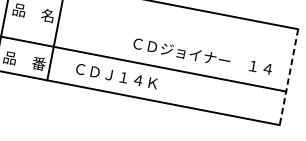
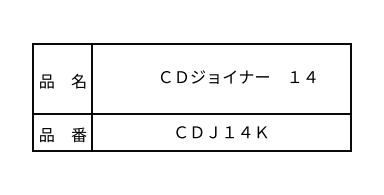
text: (203, 56) -> (238, 76), moved
text: (116, 76) -> (221, 132), moved
line: (289, 77) -> (351, 97), dashed -> solid

